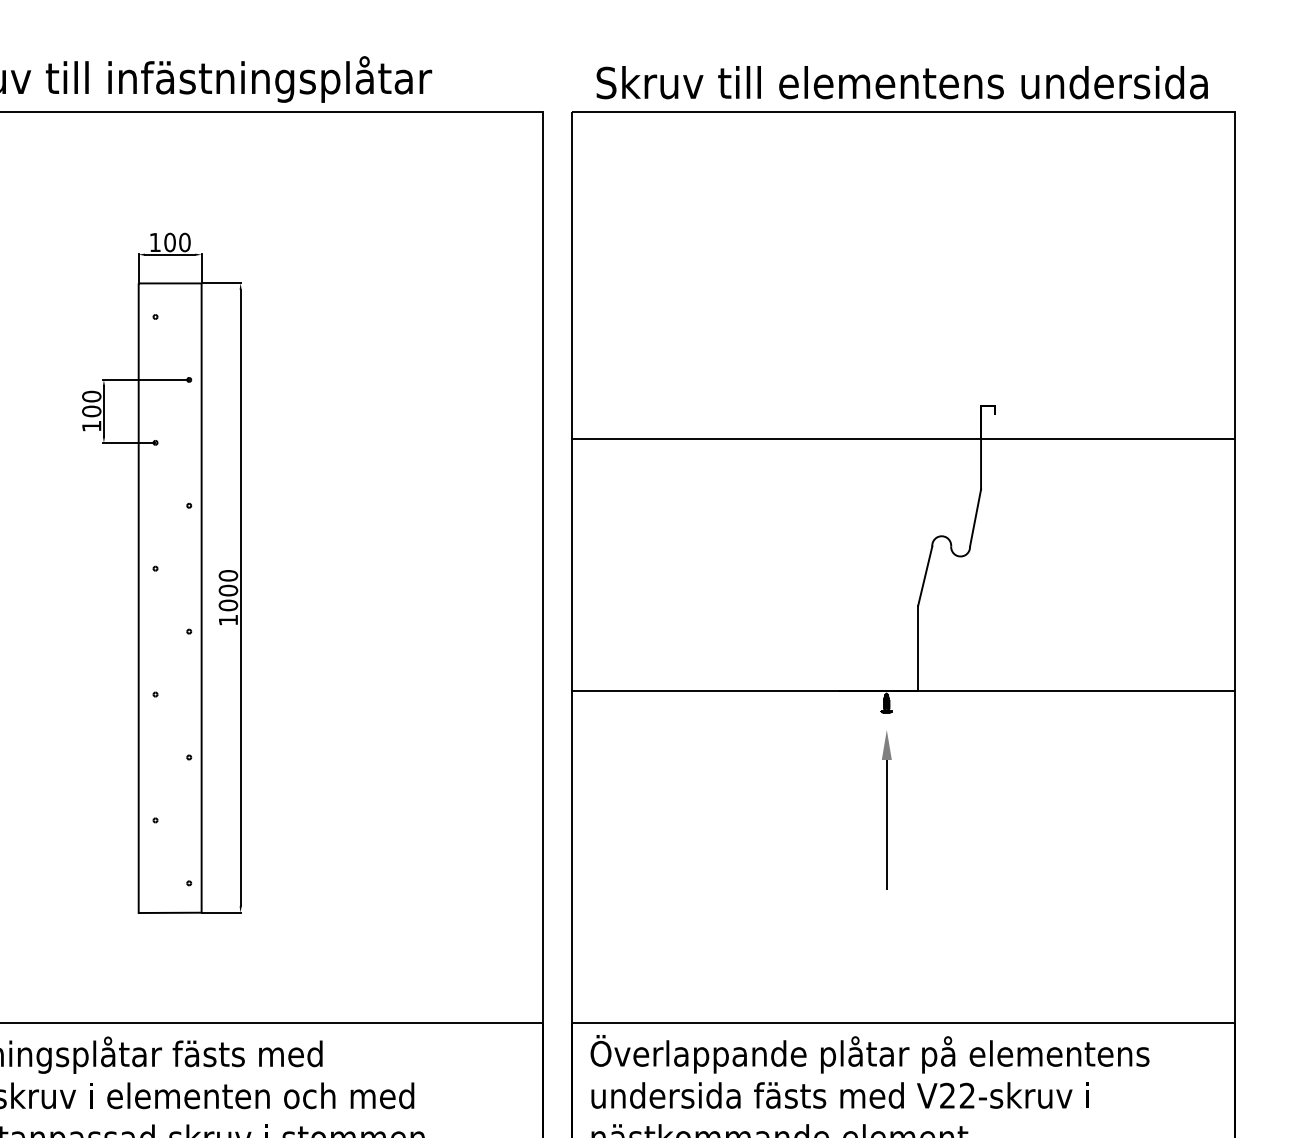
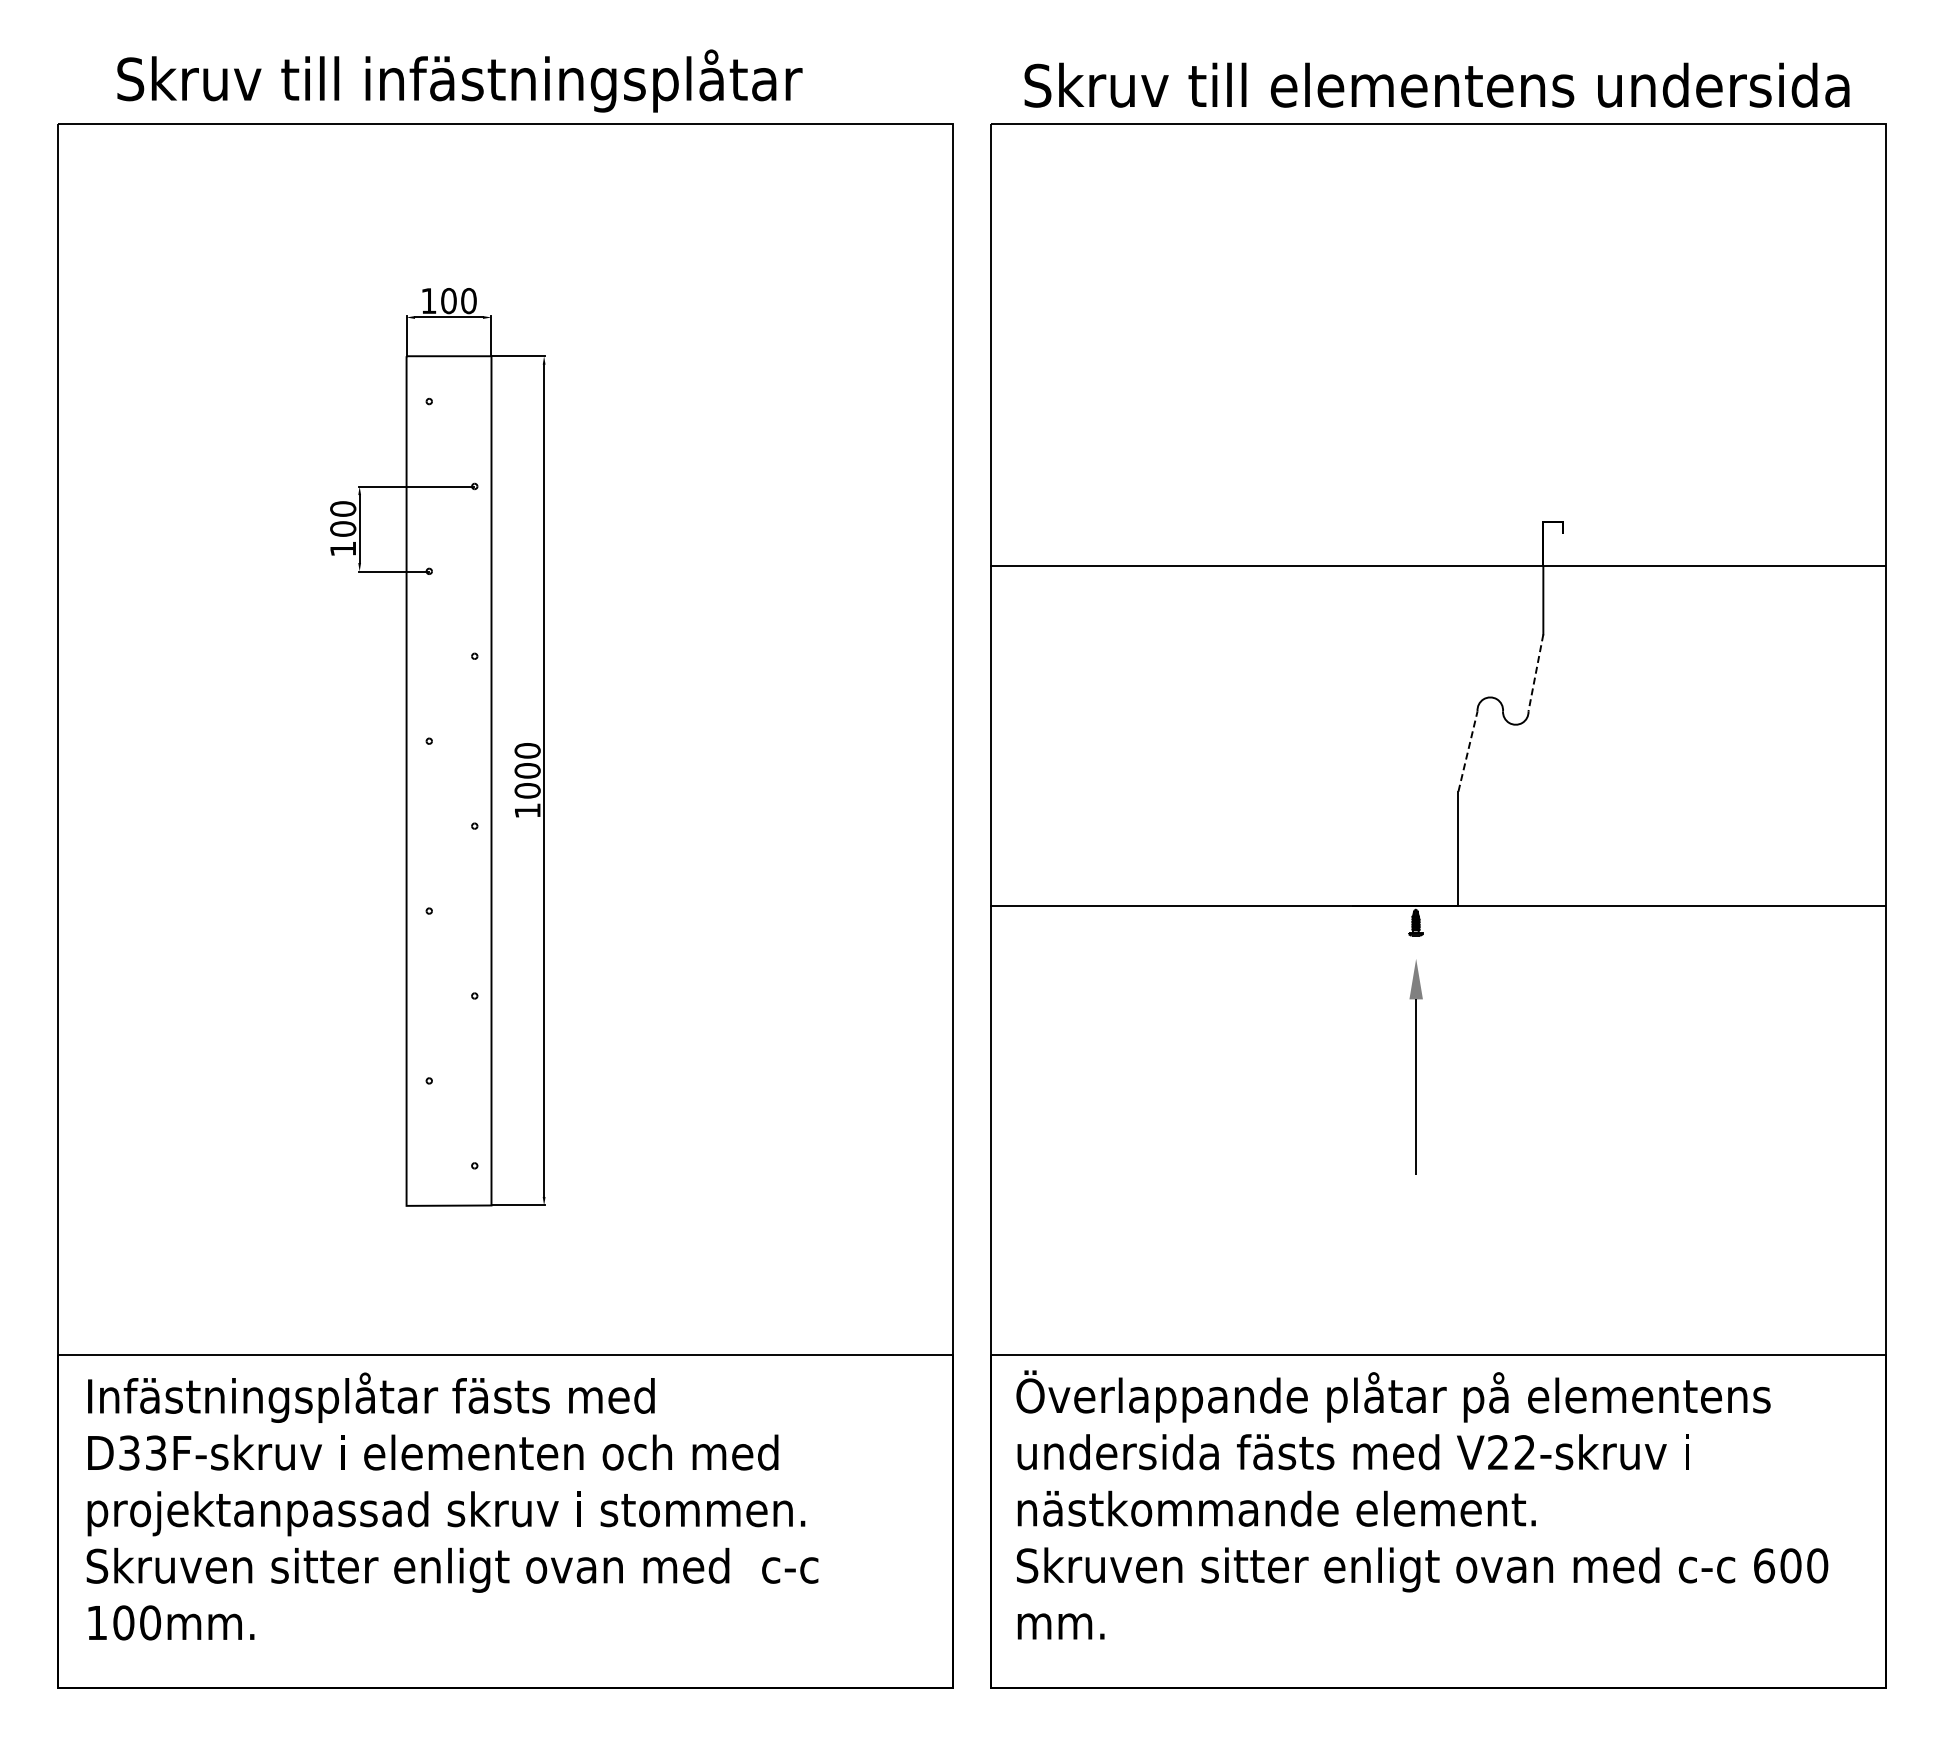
line: (975, 518) -> (1535, 673), solid -> dashed
line: (925, 576) -> (1468, 751), solid -> dashed

